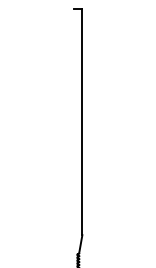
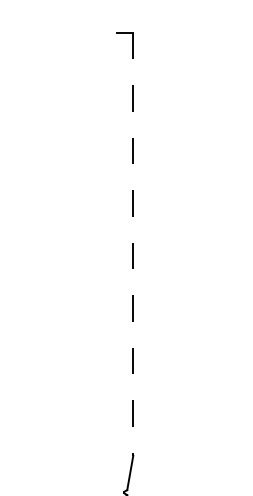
line: (82, 122) -> (133, 244), solid -> dashed

